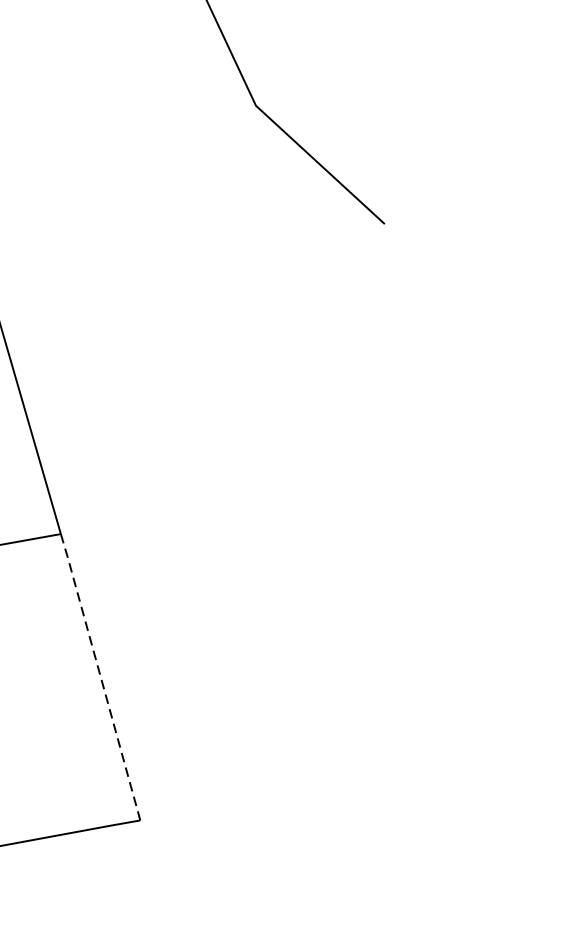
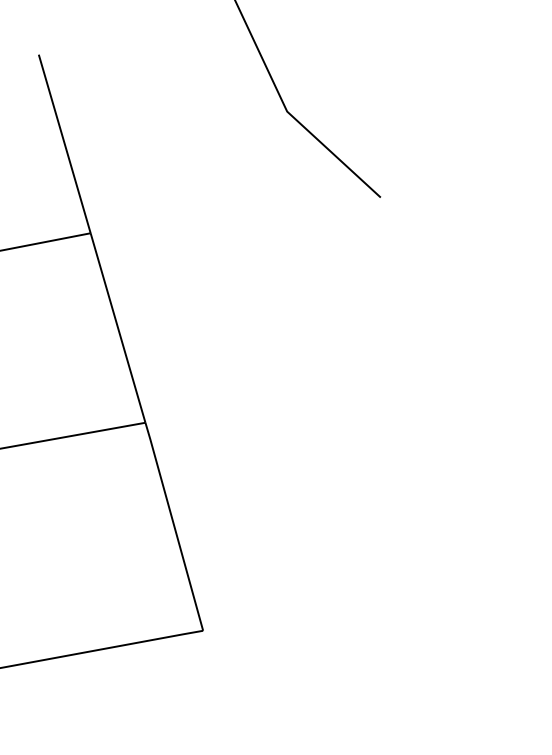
line: (100, 675) -> (174, 525), dashed -> solid

